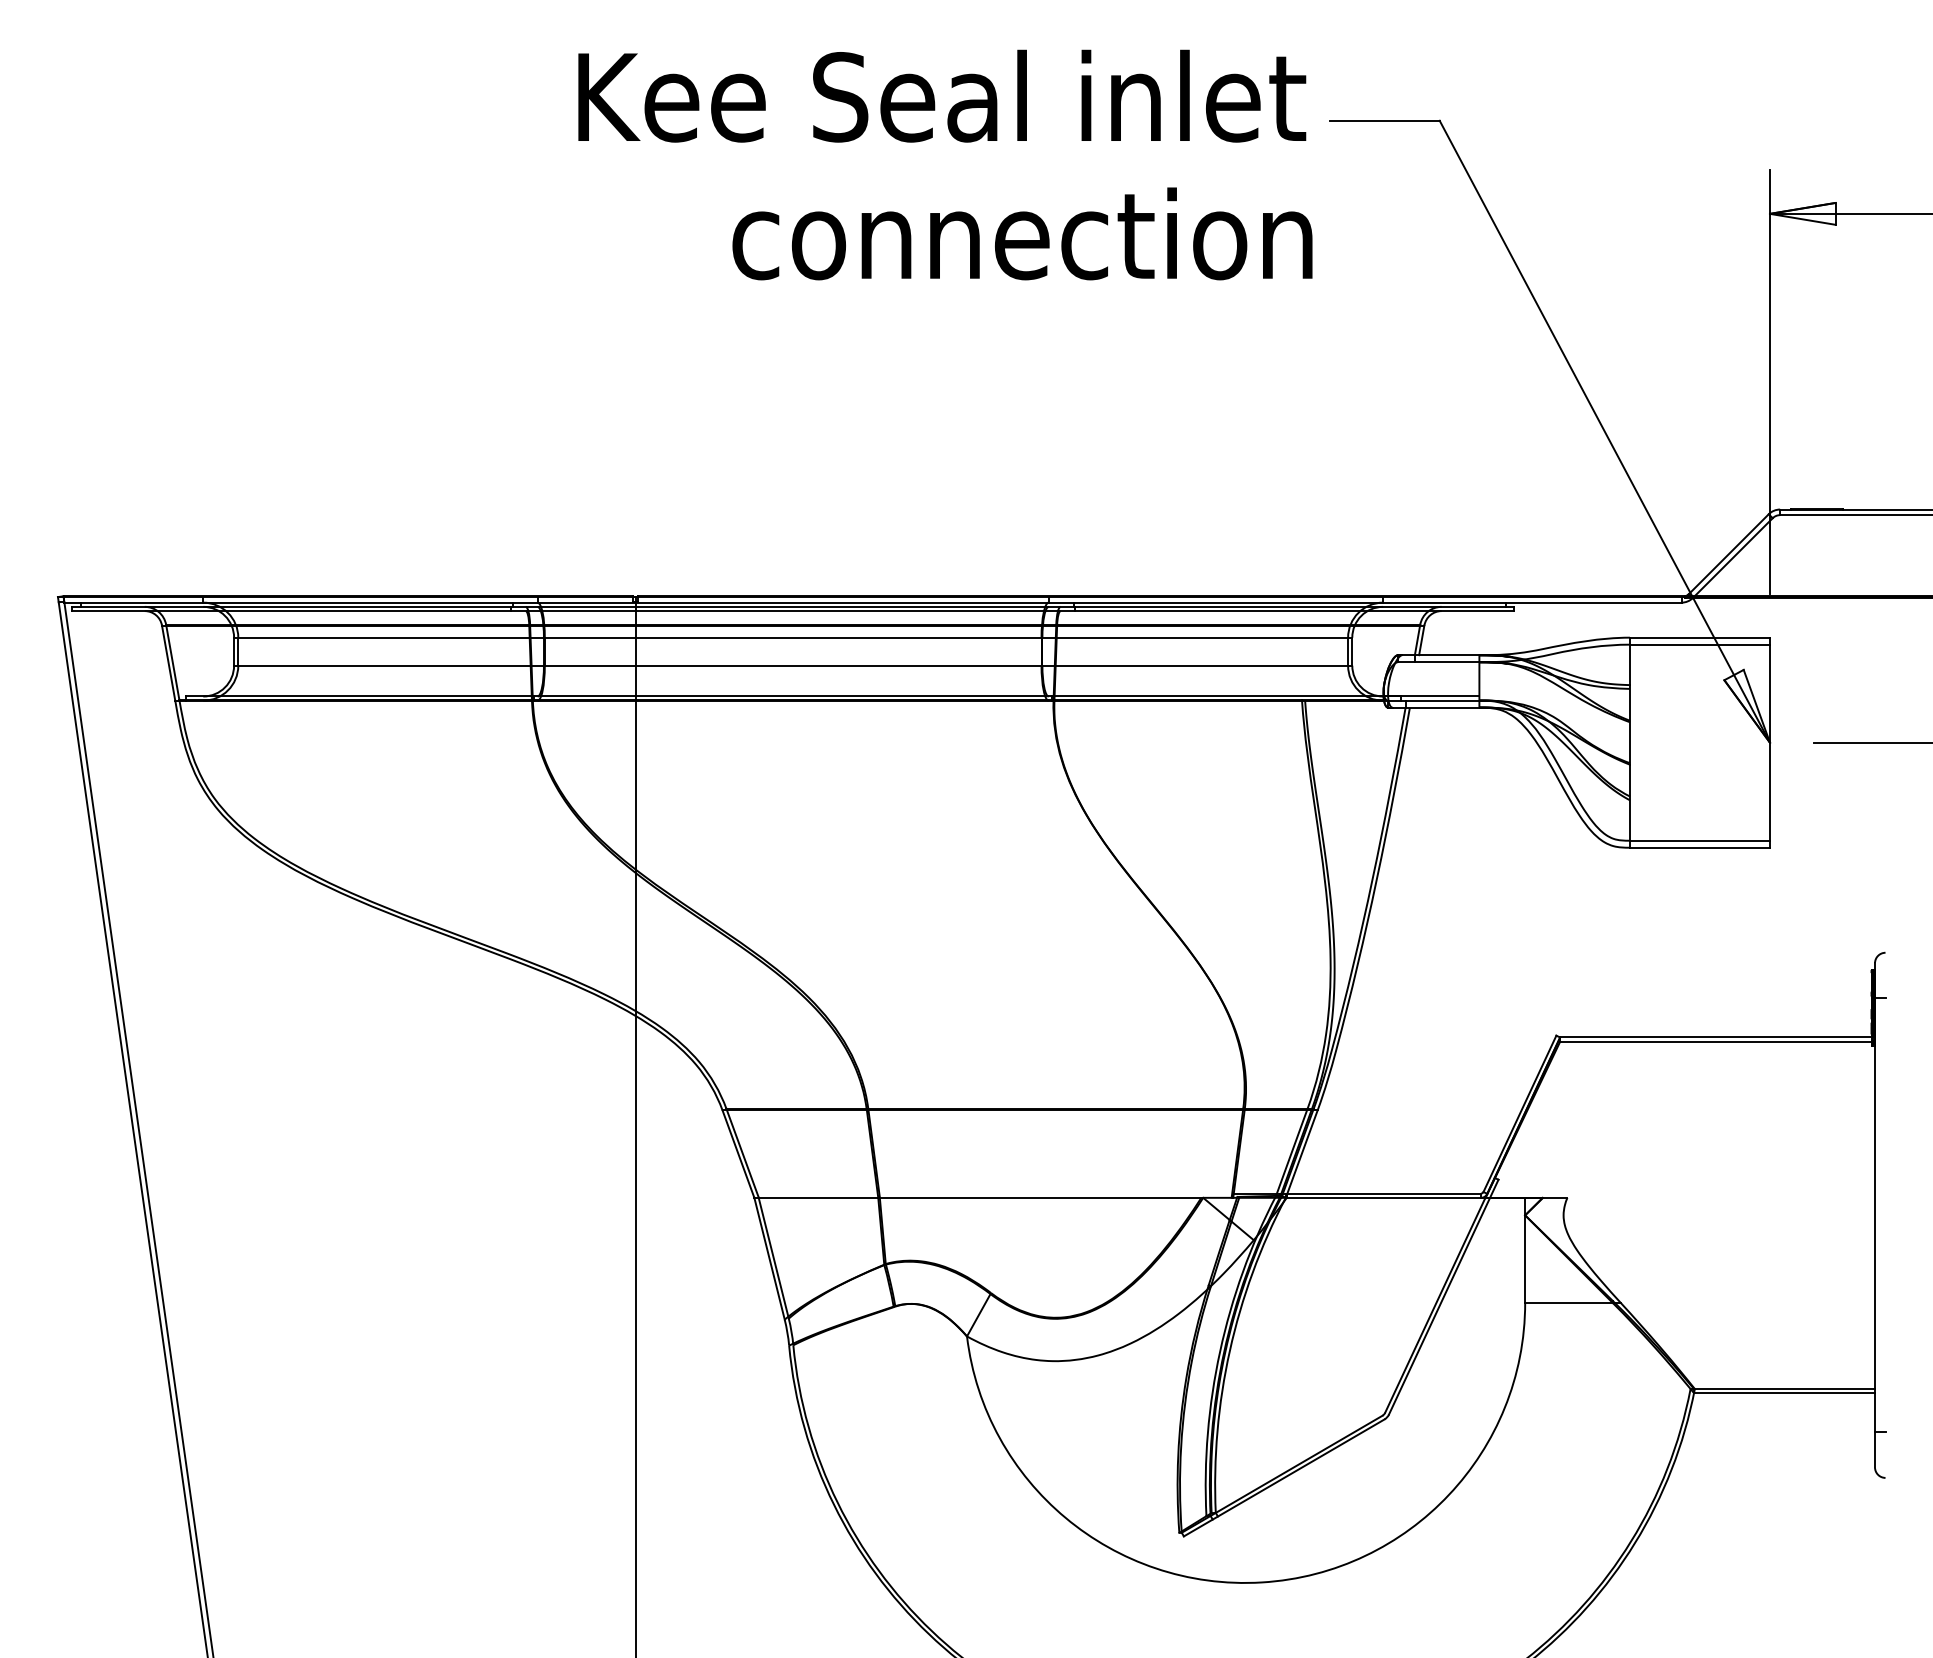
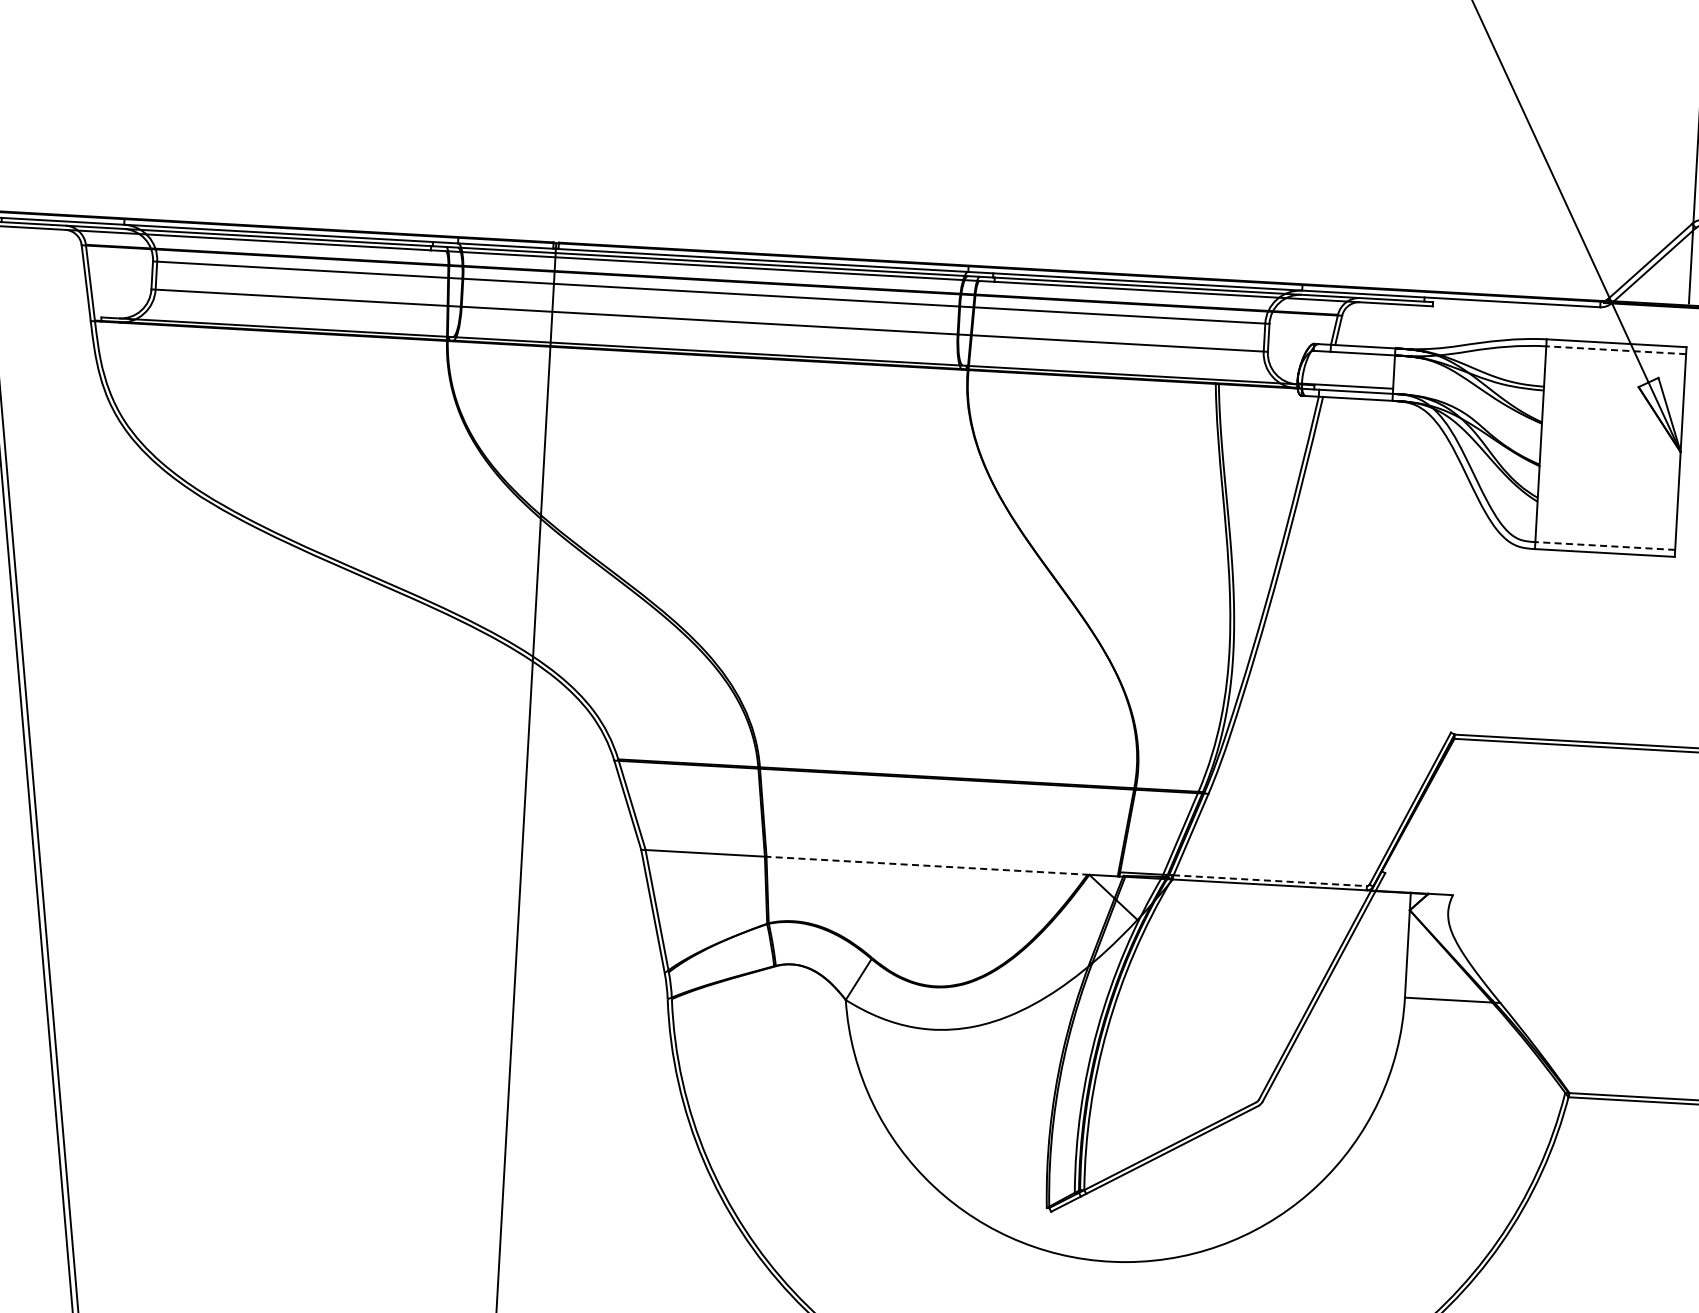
line: (1699, 644) -> (1615, 350), solid -> dashed
line: (1699, 840) -> (1604, 545), solid -> dashed
line: (1384, 1193) -> (1270, 880), solid -> dashed
line: (1040, 1197) -> (926, 865), solid -> dashed

